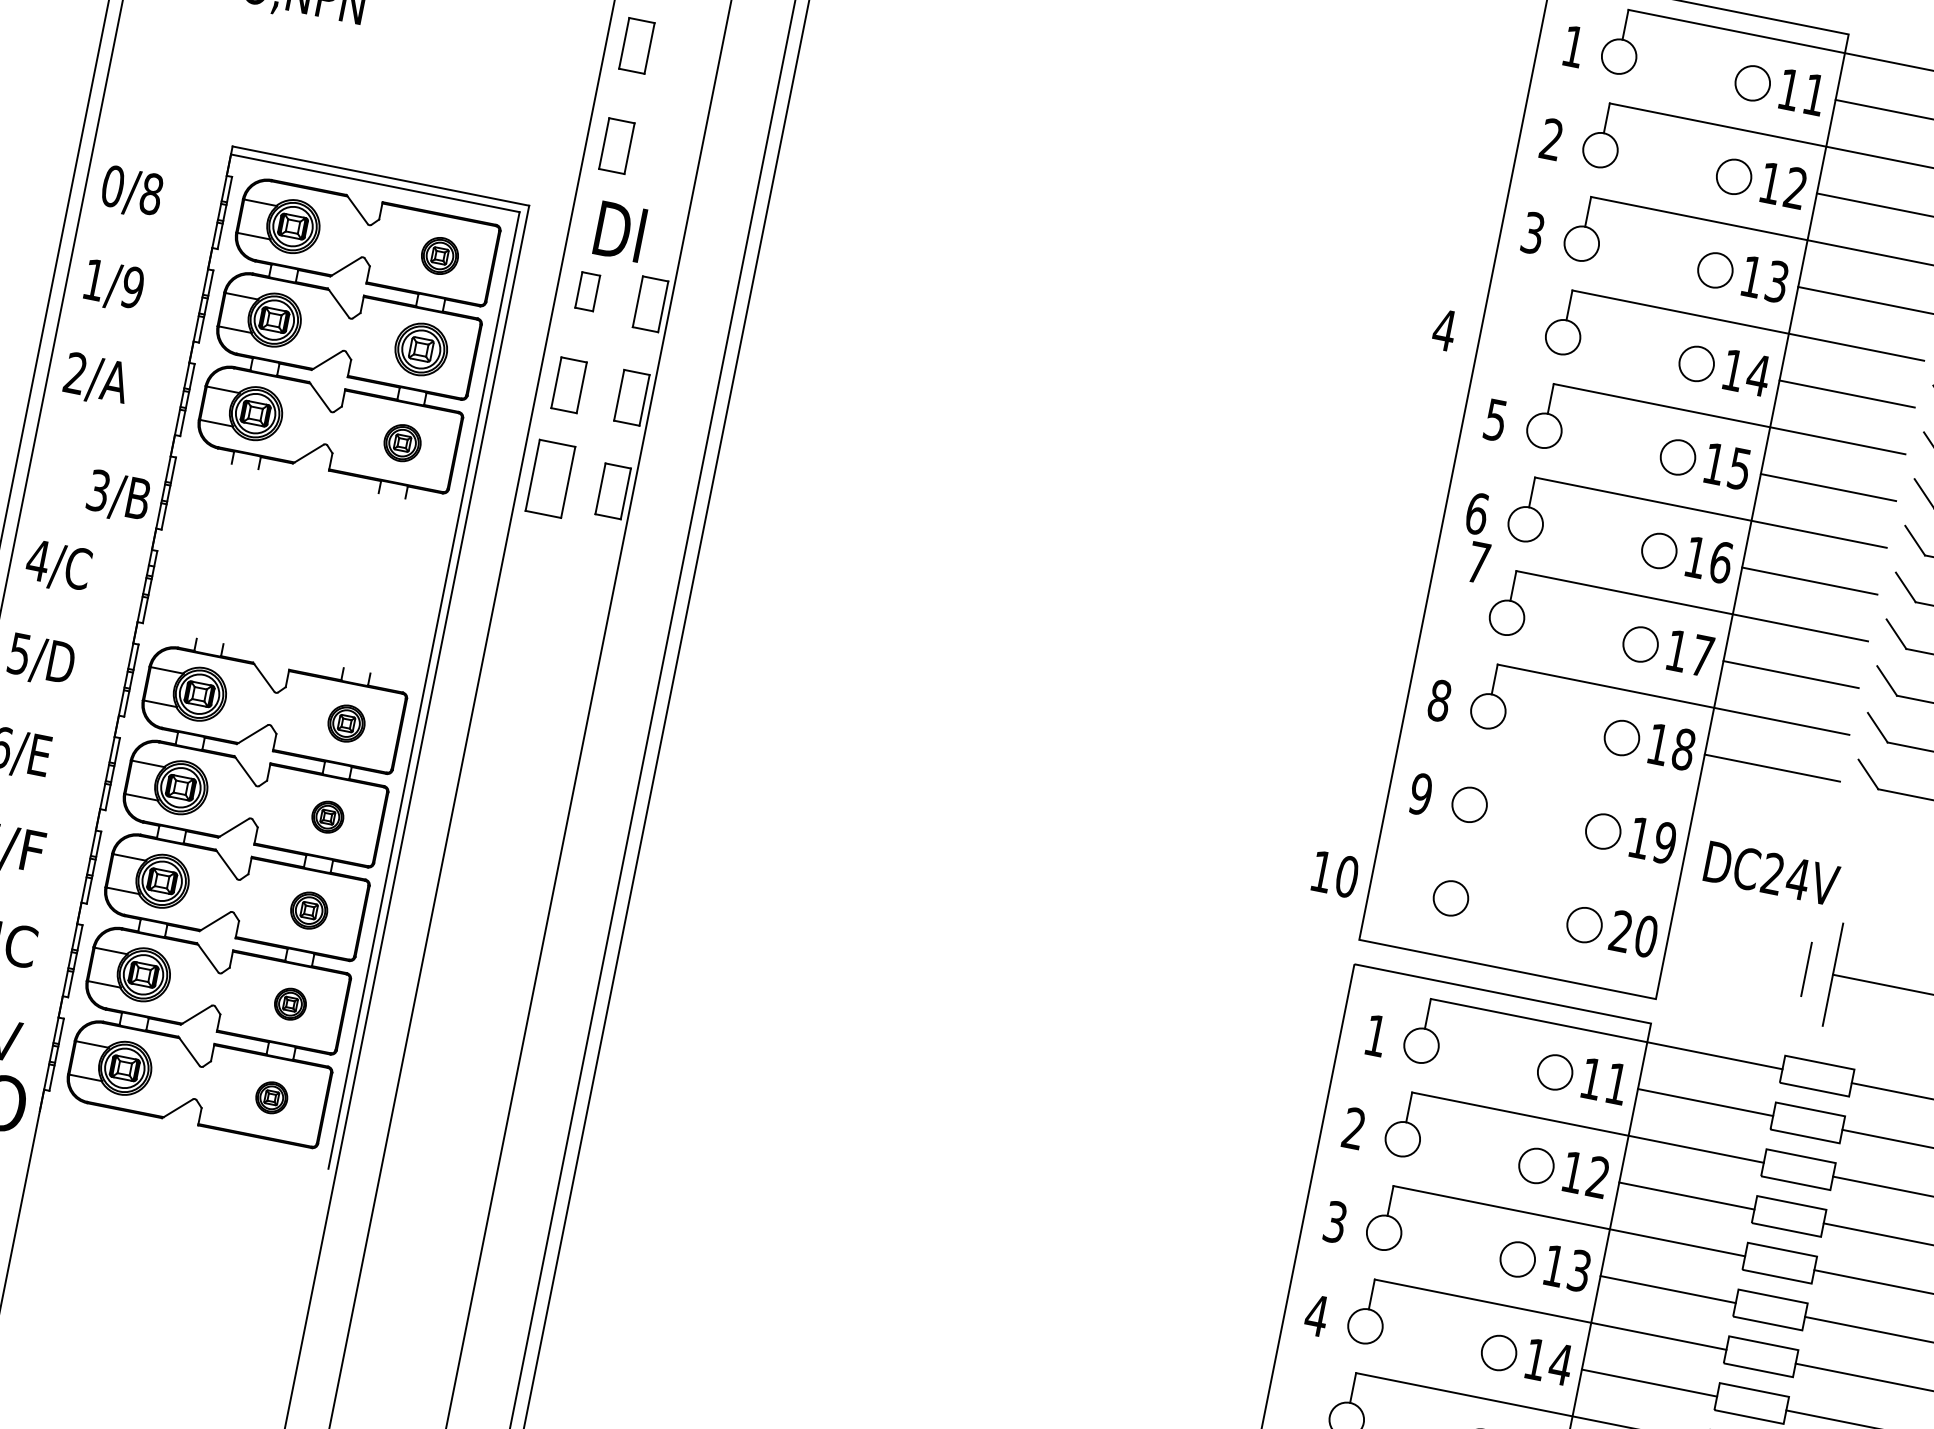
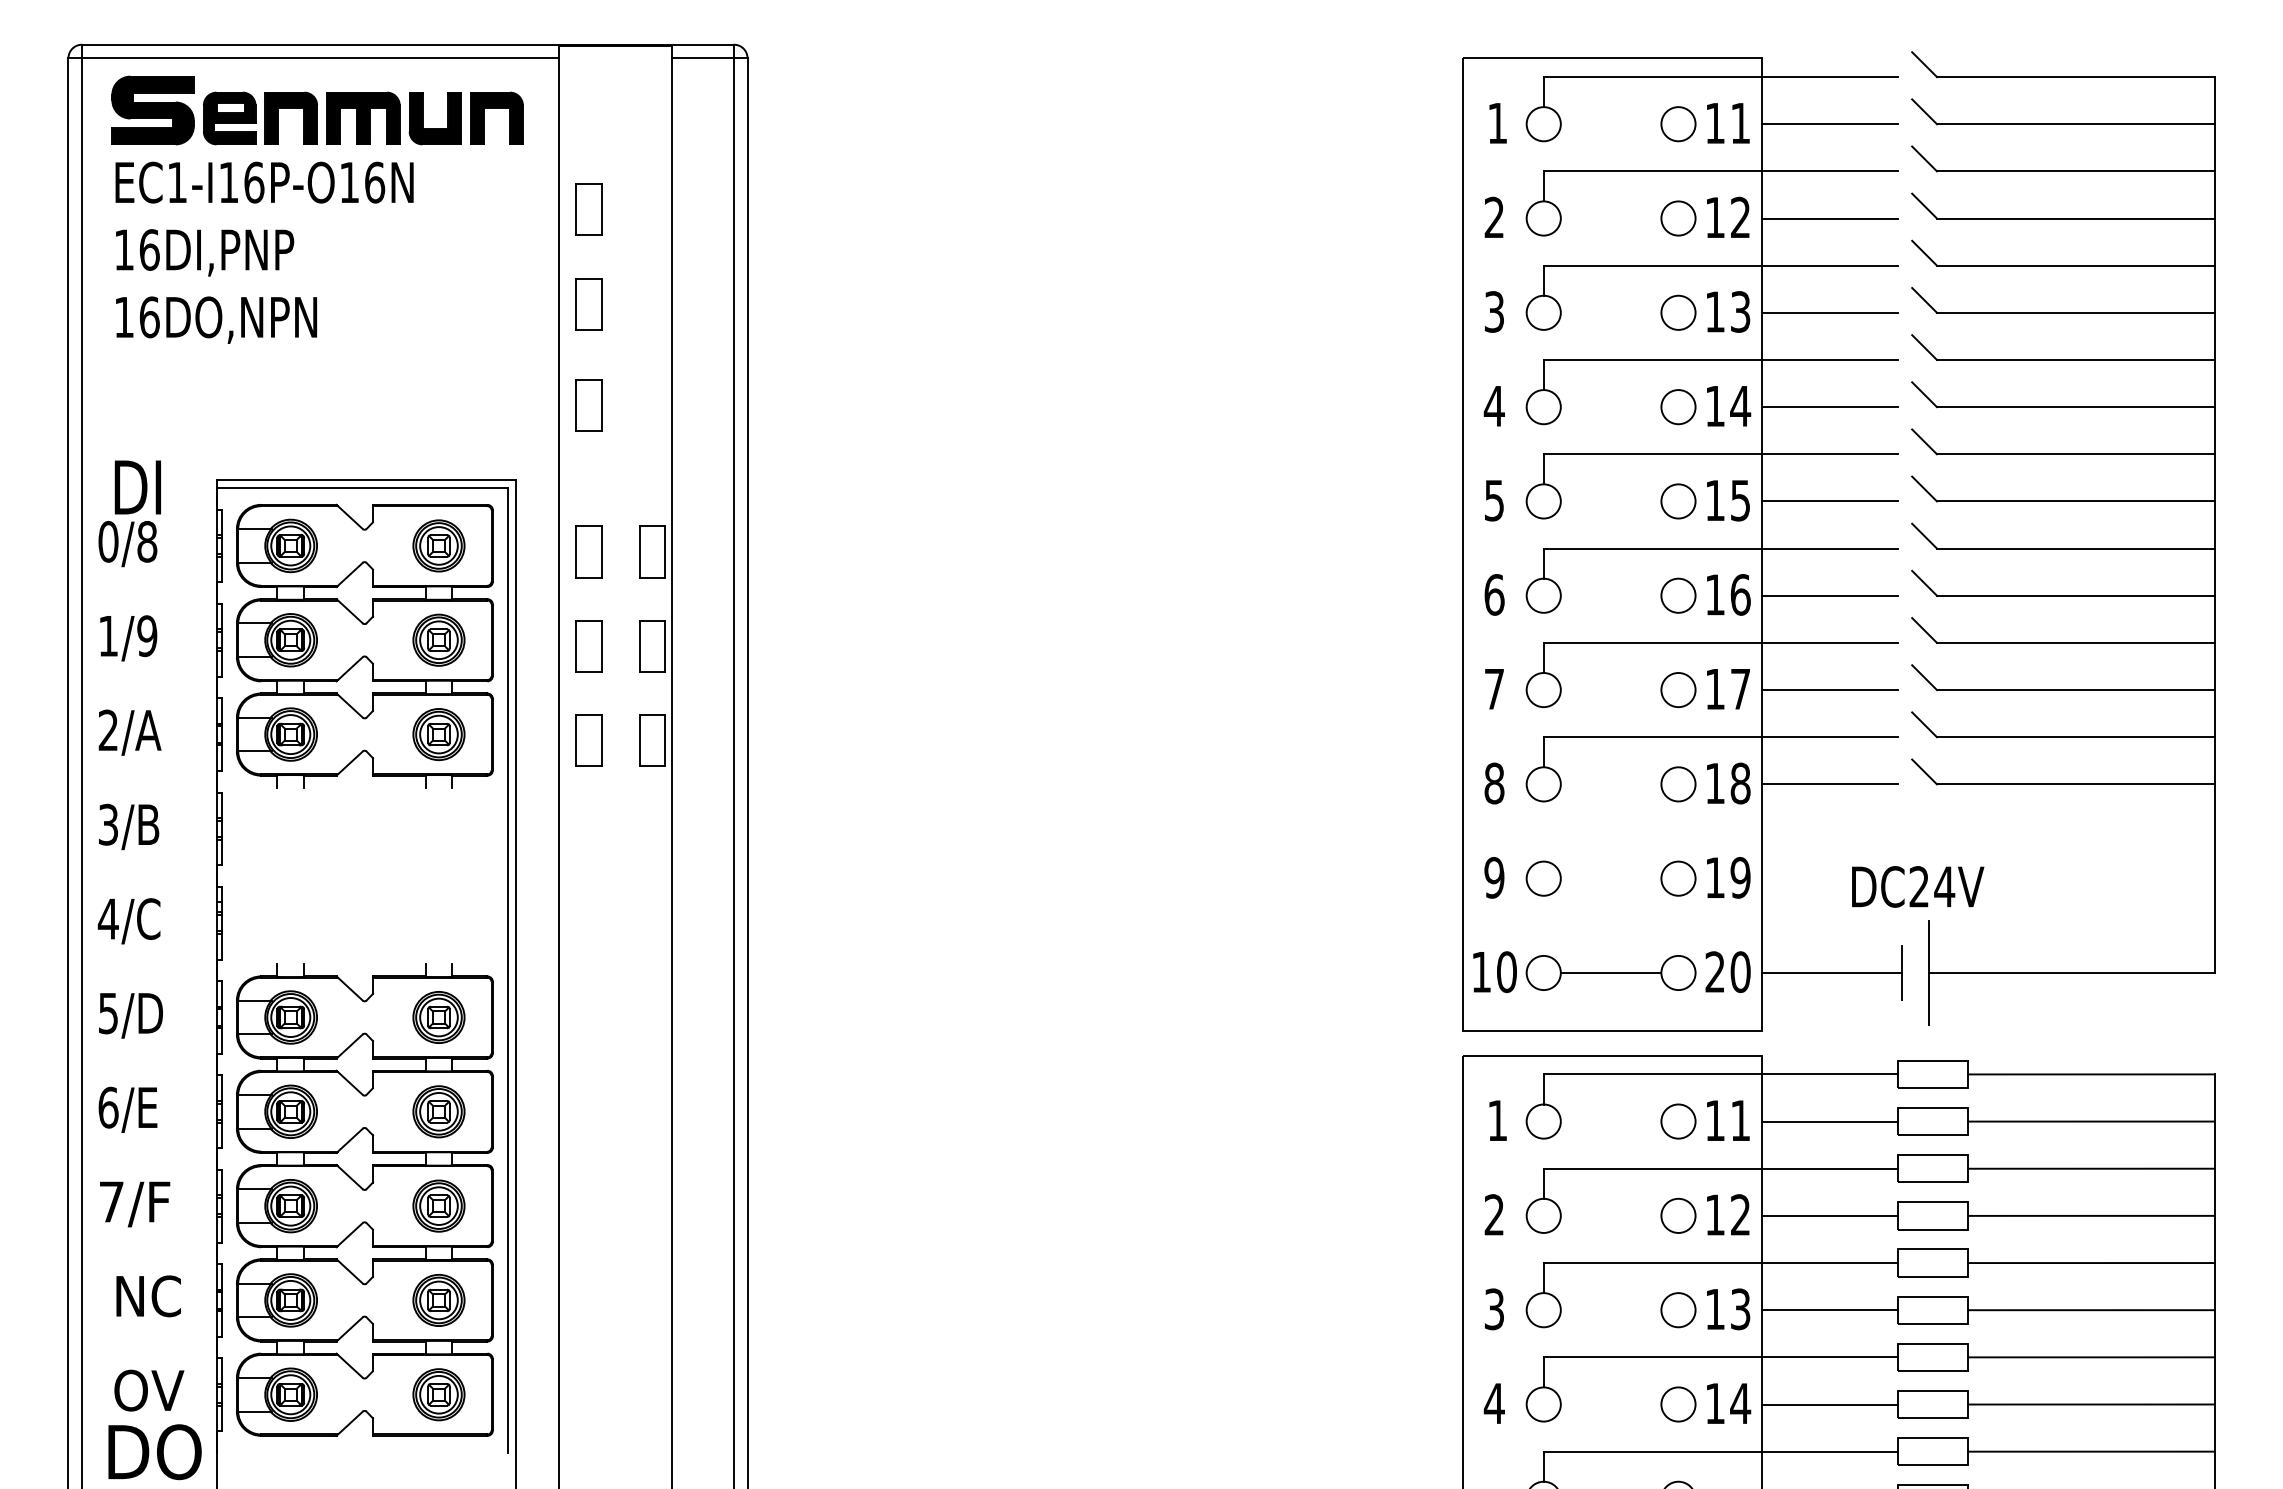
text: (619, 231) -> (137, 487), moved
part: (439, 255) -> (438, 545), size x1.43
part: (587, 291) -> (588, 551), size x1.43
text: (1443, 330) -> (1493, 406), moved
part: (402, 442) -> (438, 734), size x1.43
part: (549, 478) -> (588, 740), size x0.71
text: (119, 496) -> (129, 826), moved
text: (1478, 563) -> (1494, 689), moved
part: (346, 723) -> (438, 1017), size x1.43
part: (327, 816) -> (438, 1111), size x1.67
text: (1334, 873) -> (1494, 971), moved
text: (1772, 873) -> (1918, 886), moved
part: (308, 909) -> (438, 1205), size x1.43
line: (1517, 912) -> (1610, 973), added
line: (1737, 956) -> (1832, 973), added
part: (289, 1004) -> (438, 1300), size x1.67
part: (271, 1097) -> (438, 1394), size x1.67

